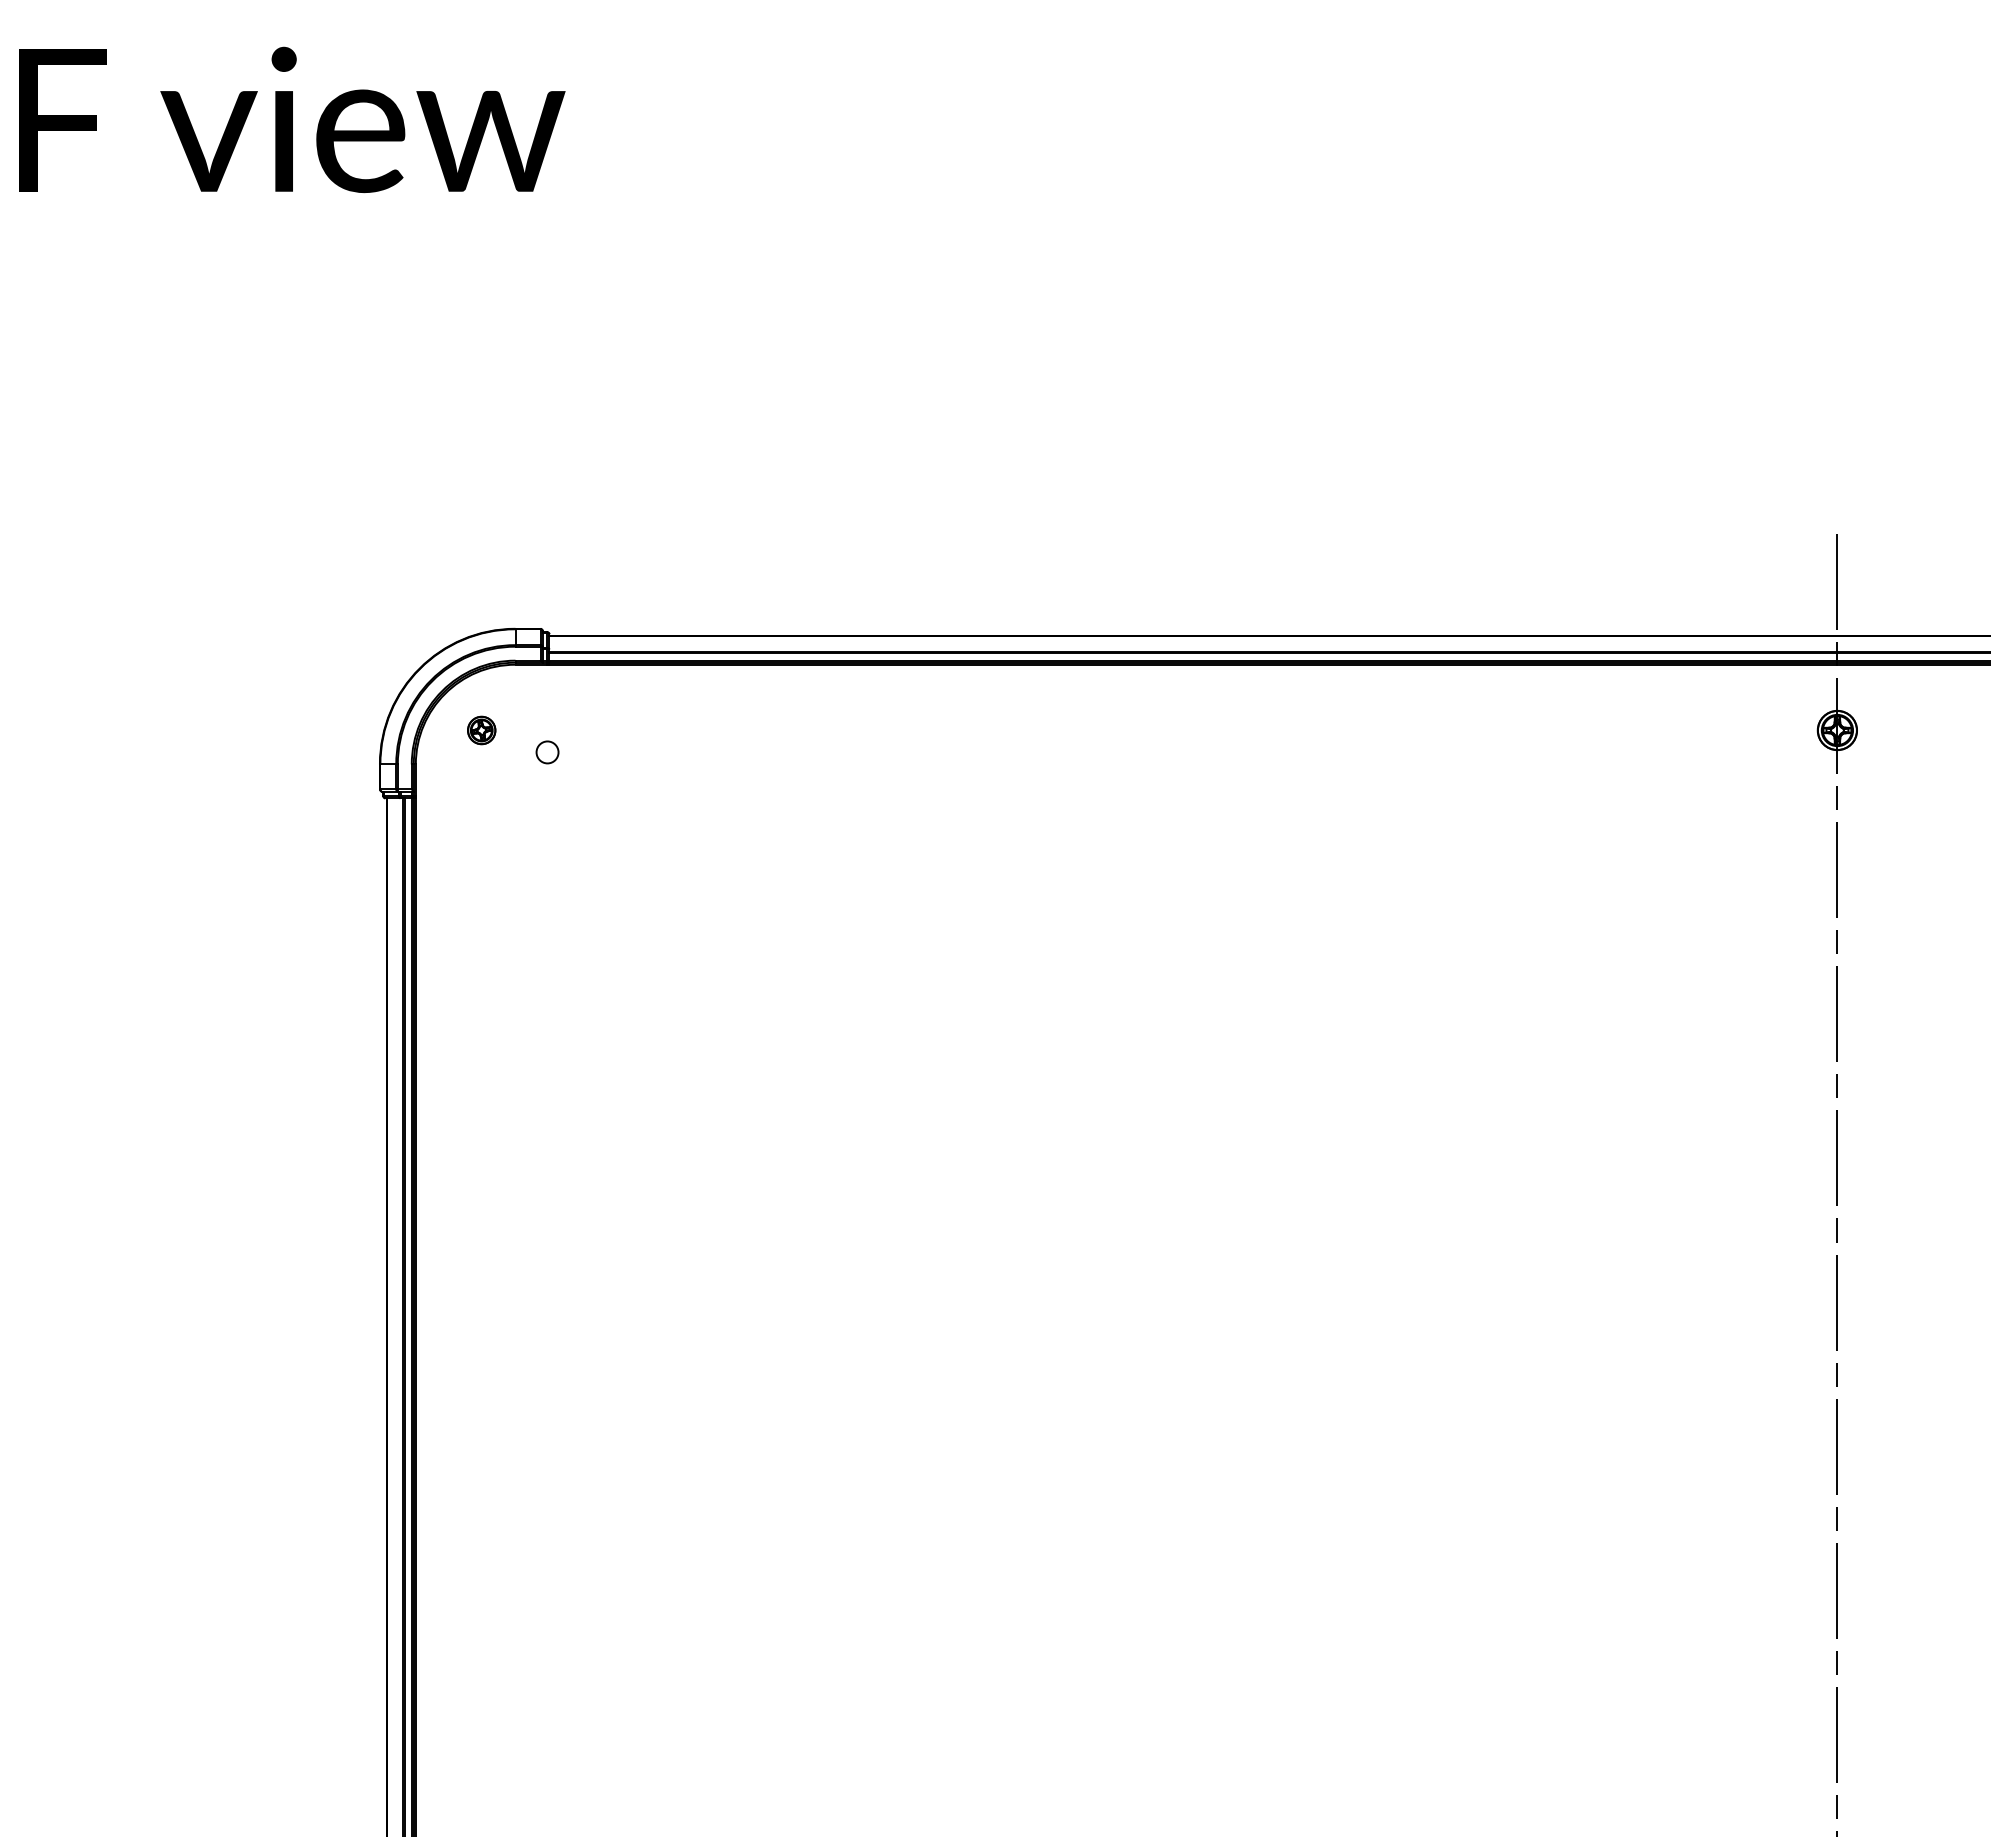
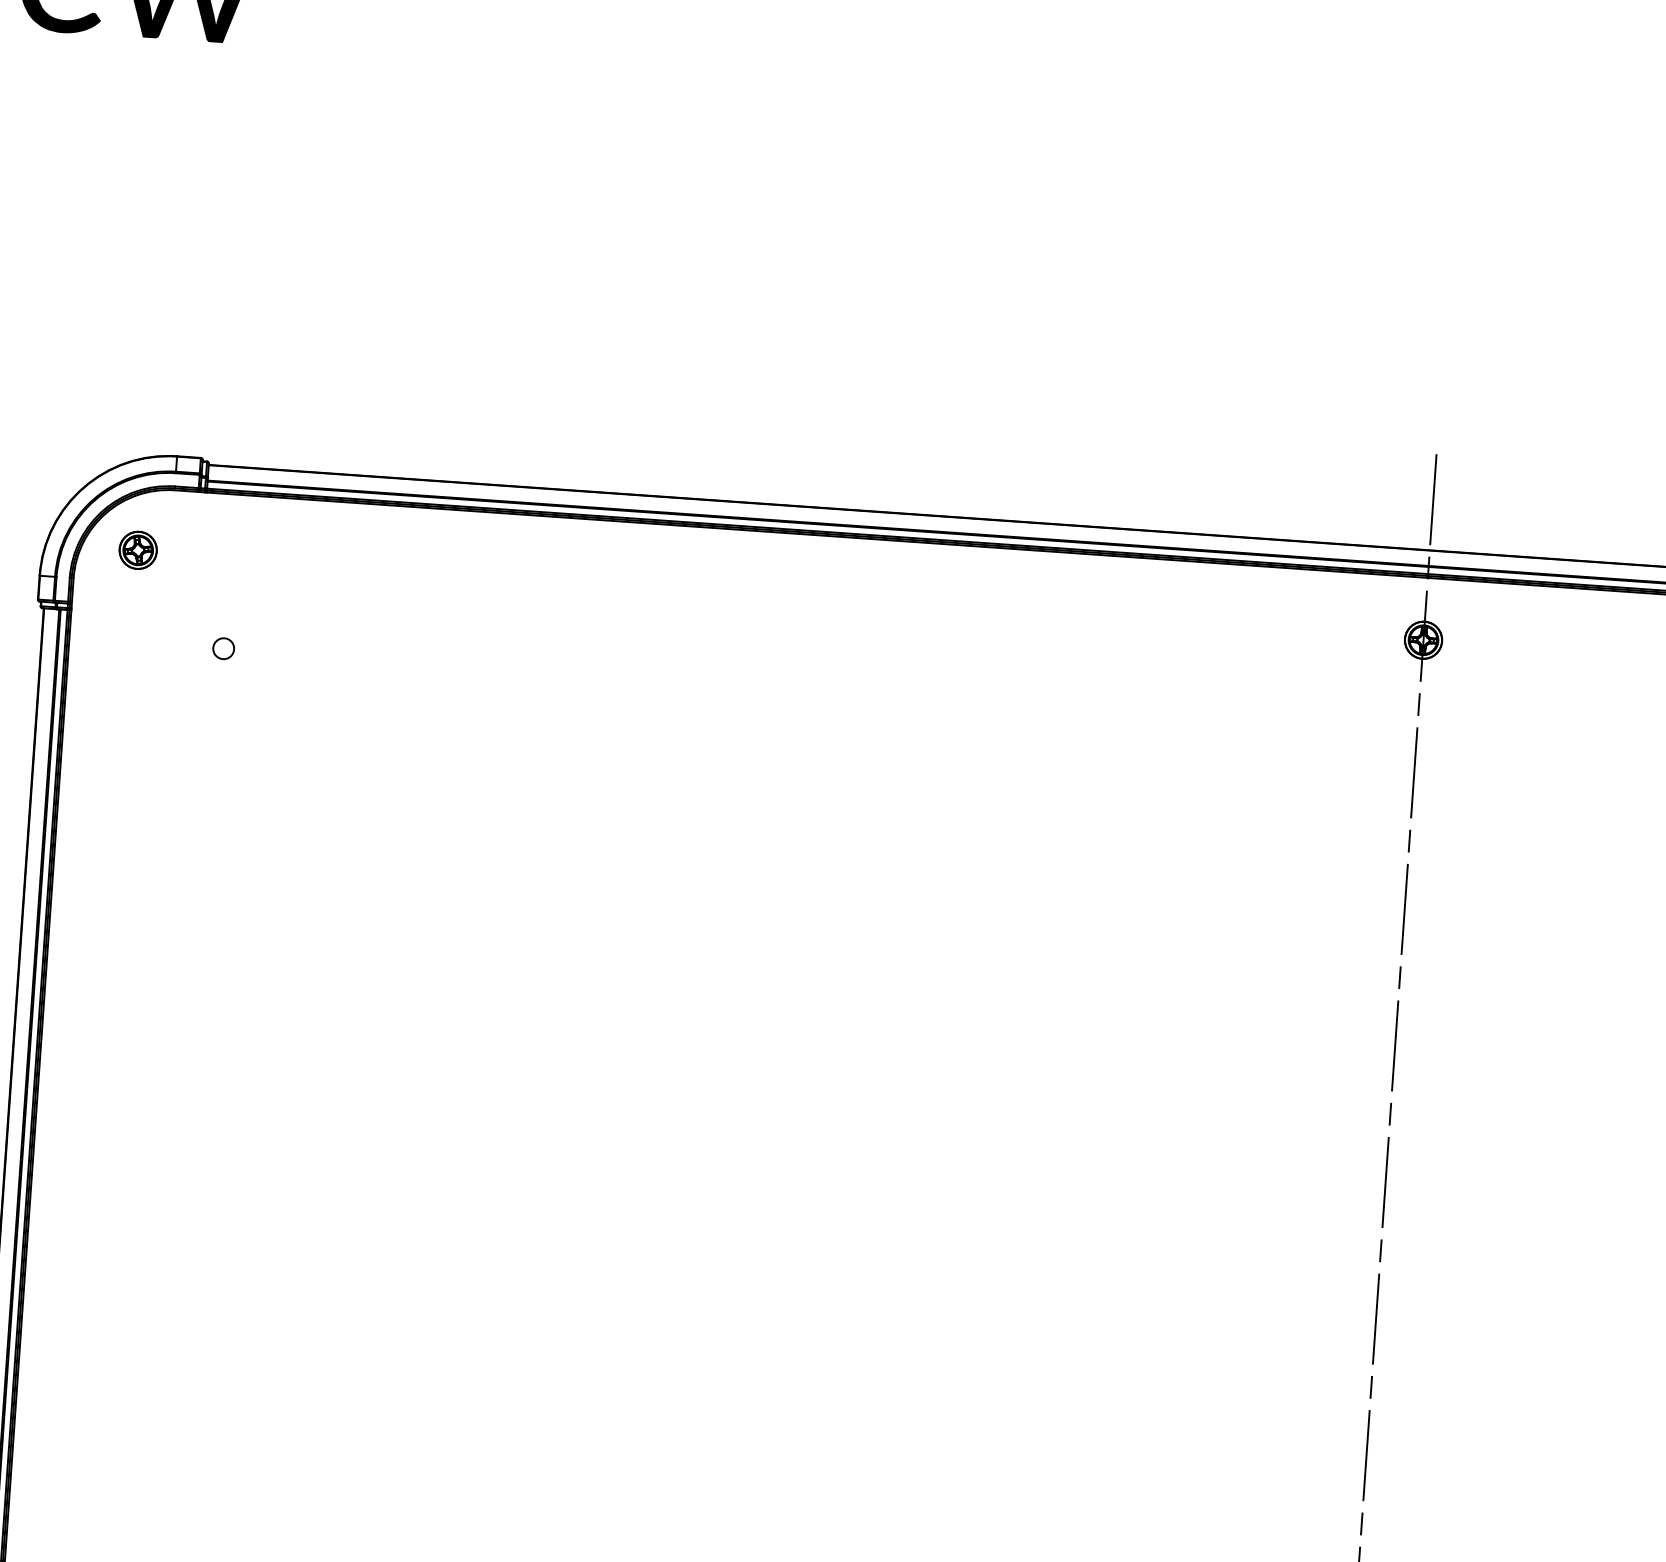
part: (481, 730) -> (138, 550), size x1.43
circle: (547, 752) -> (223, 648), moved

